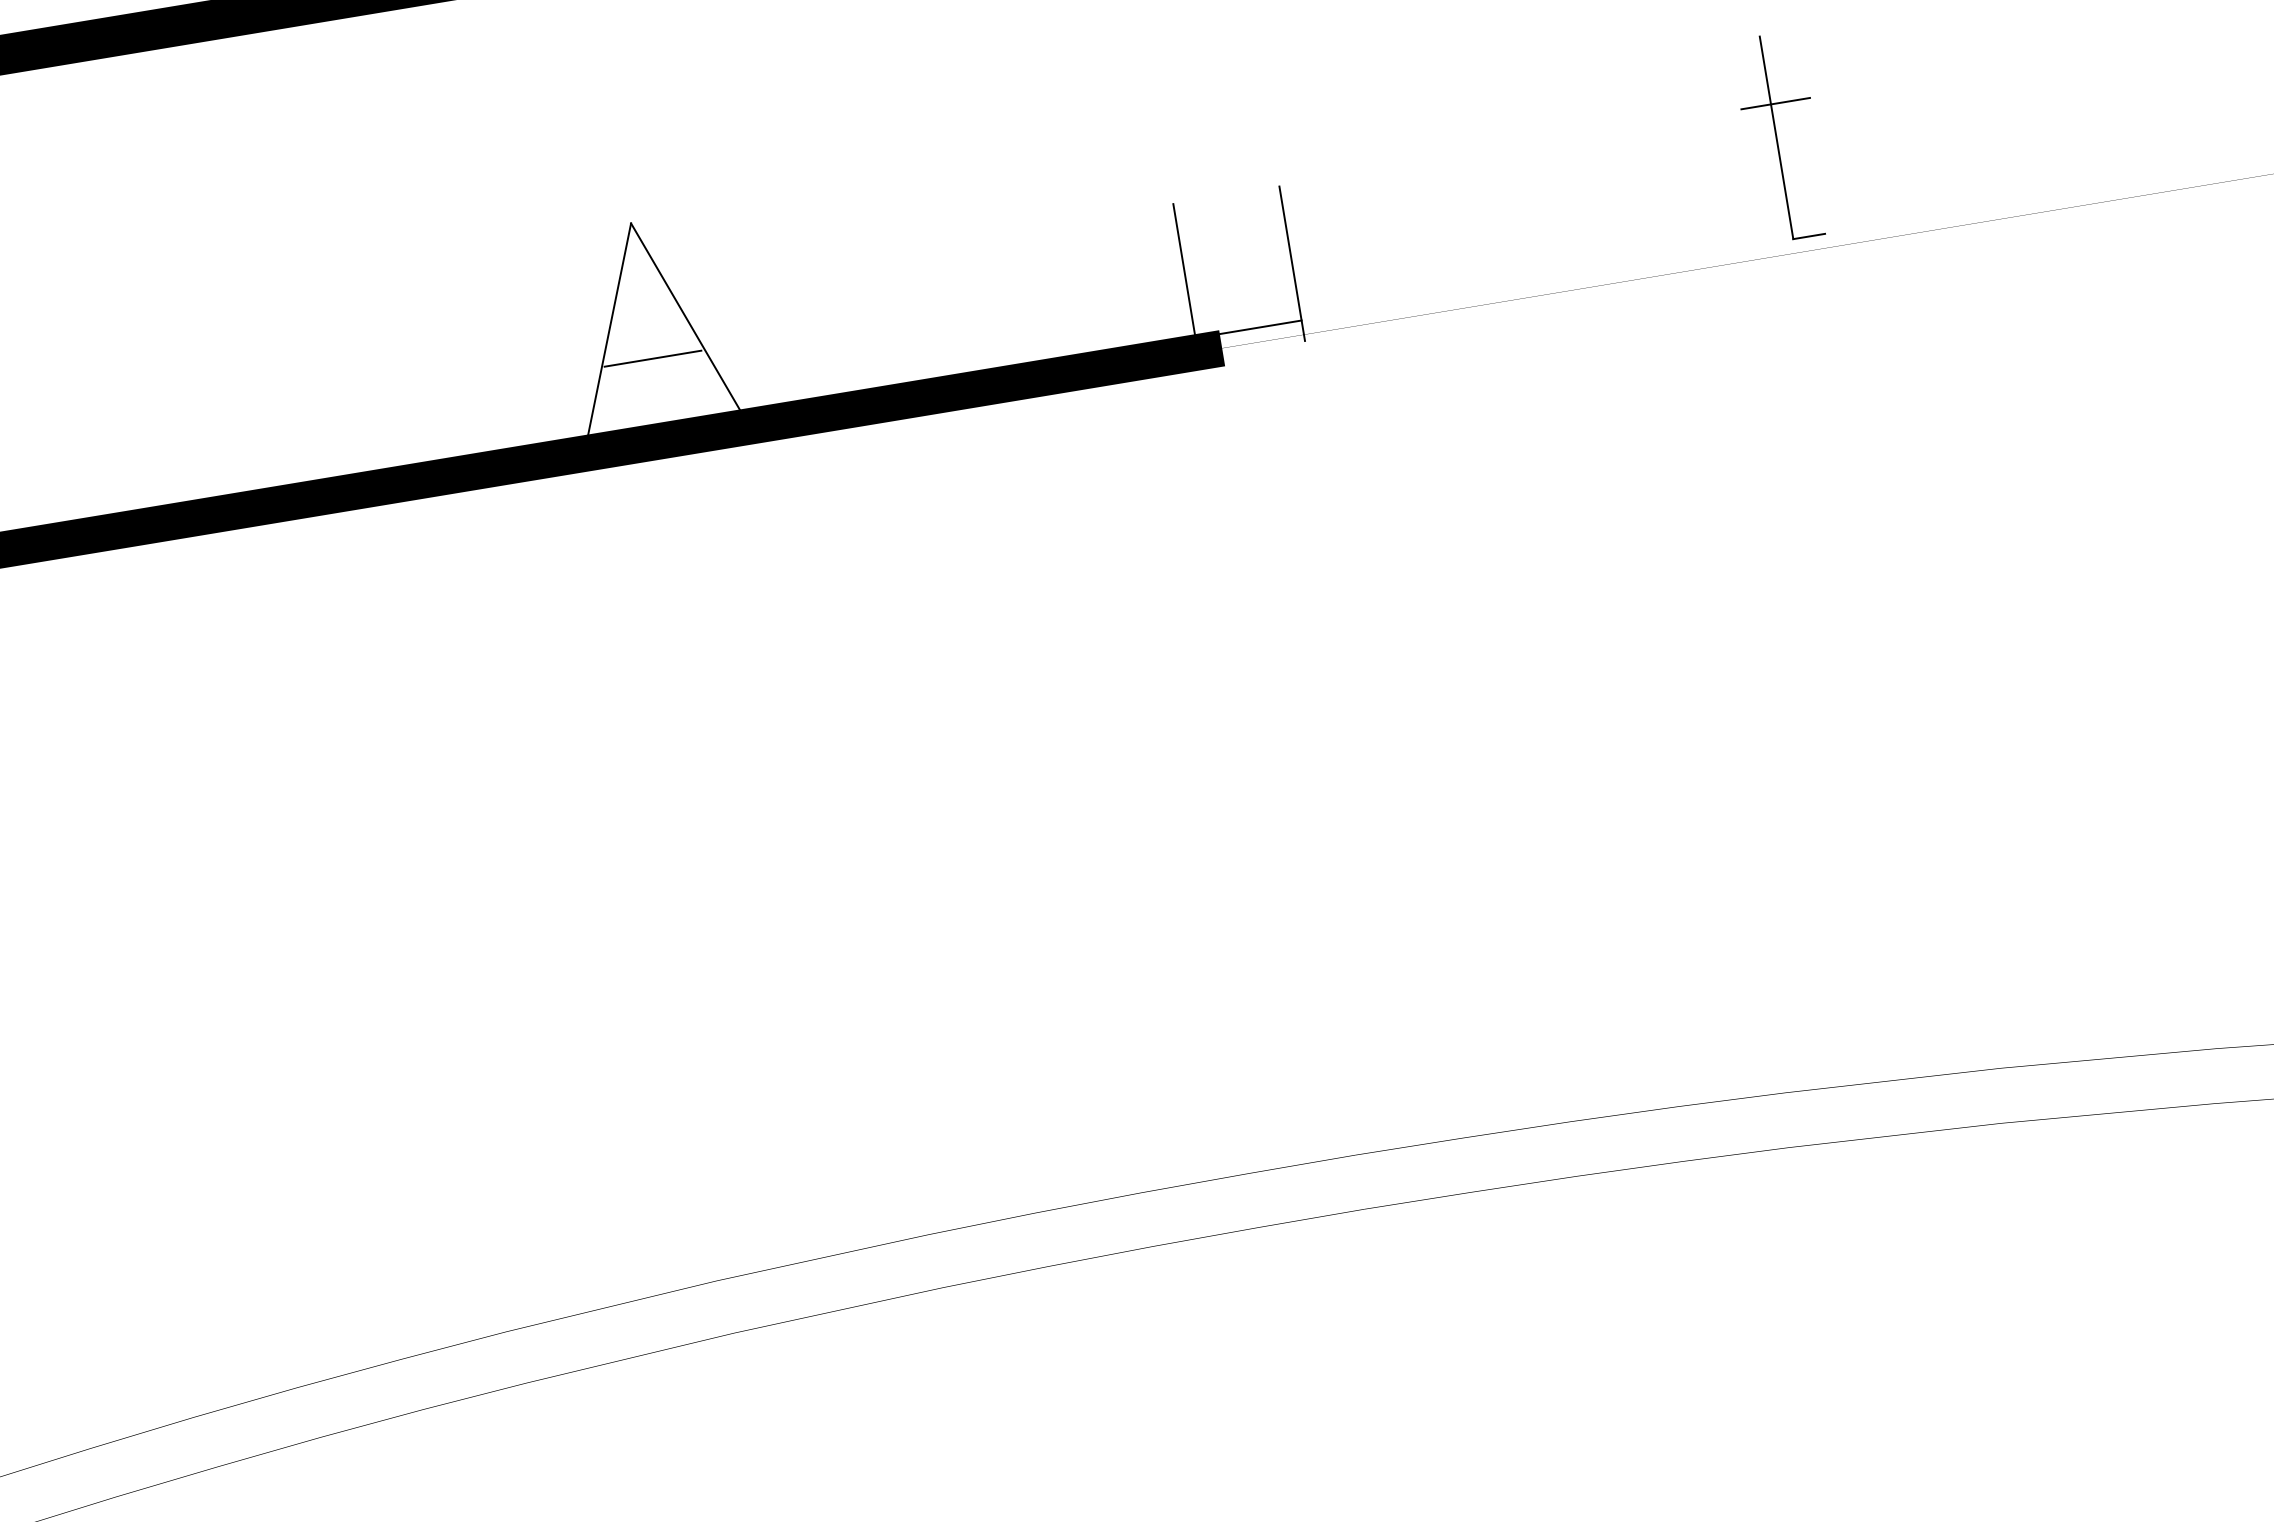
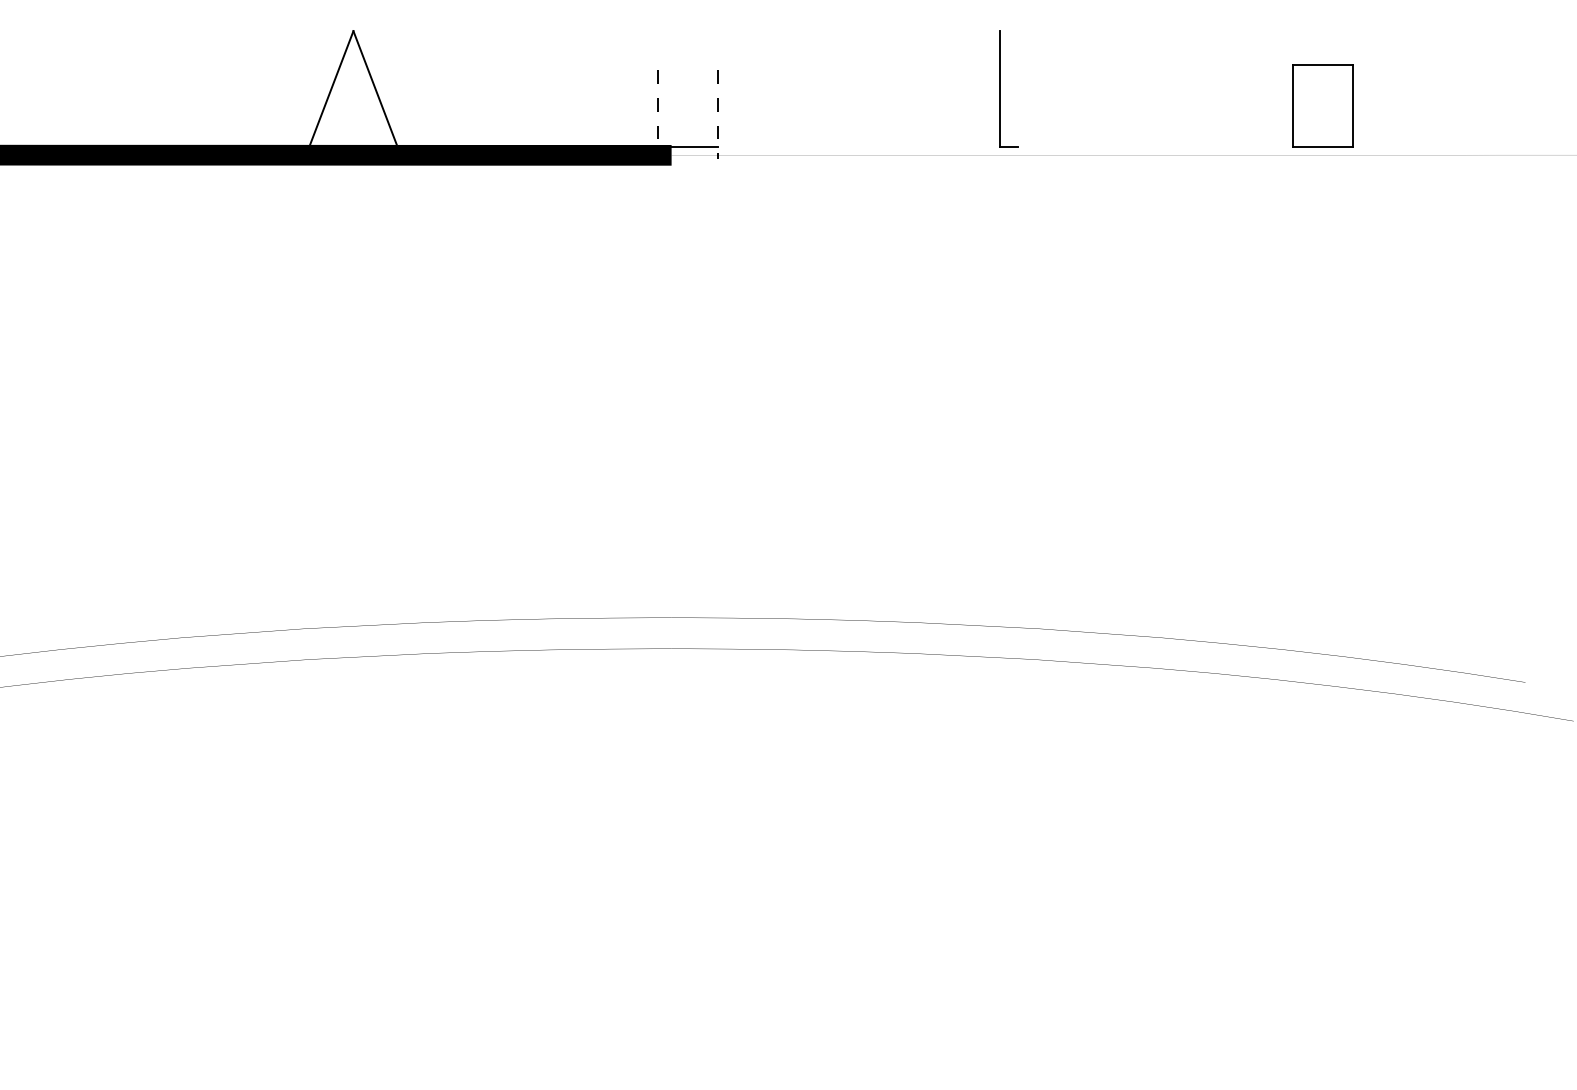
line: (1775, 104) -> (1002, 70), removed
line: (1292, 265) -> (718, 115), solid -> dashed
line: (1184, 272) -> (657, 109), solid -> dashed
line: (651, 358) -> (352, 108), removed

